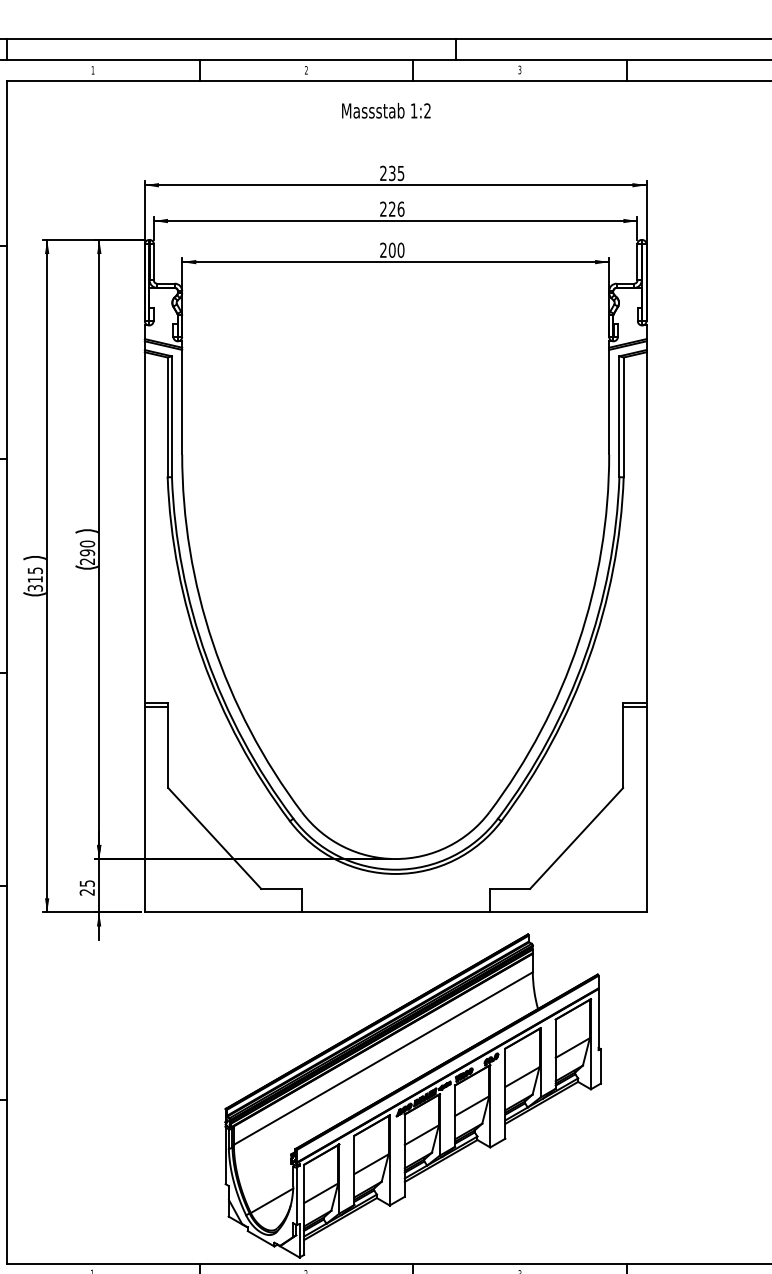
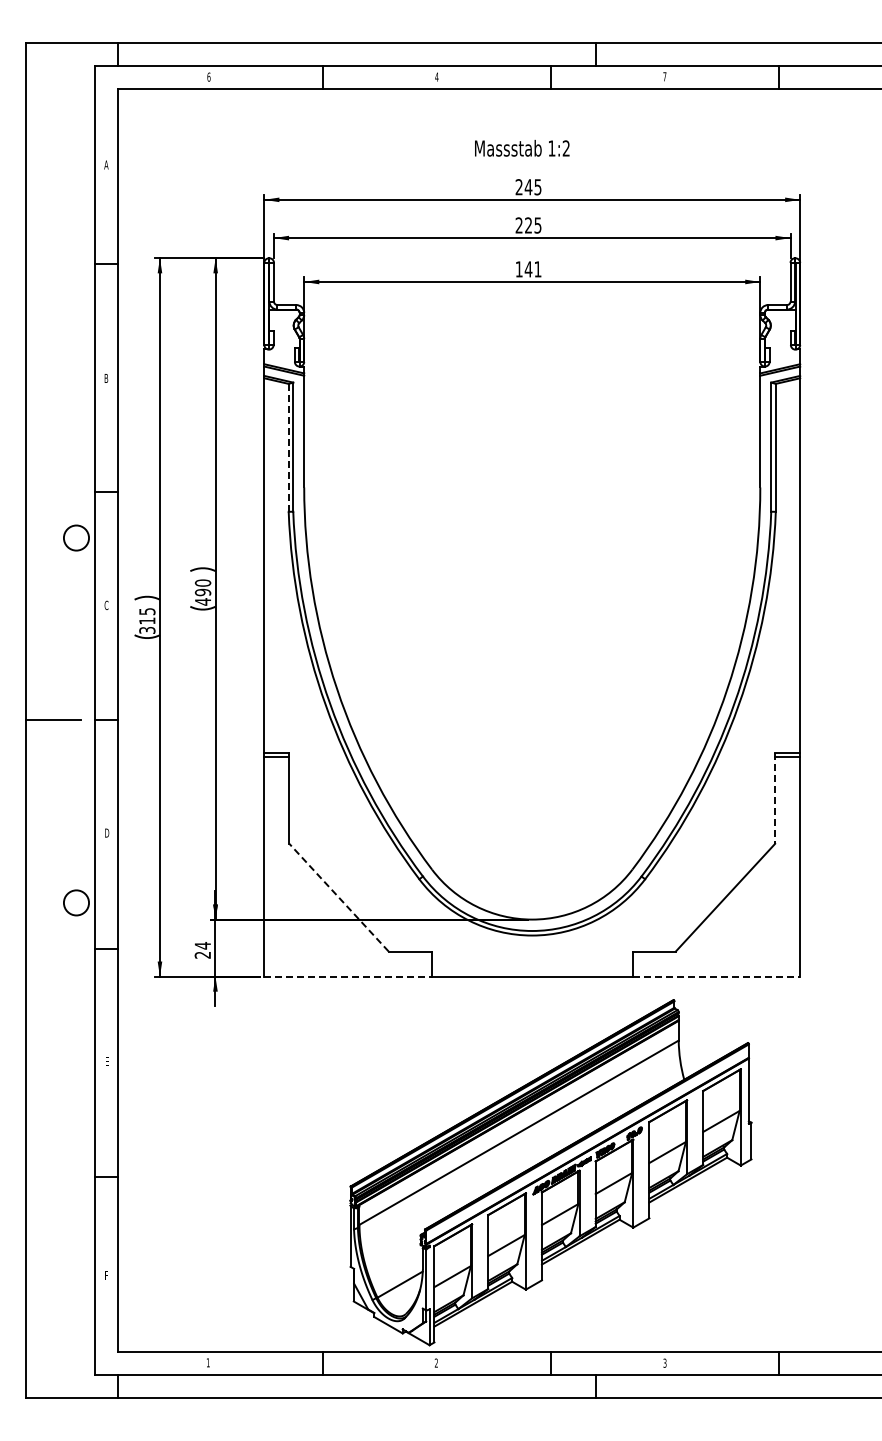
text: (92, 69) -> (208, 76), 1 -> 6
text: (306, 69) -> (436, 76), 2 -> 4
text: (519, 69) -> (664, 76), 3 -> 7
text: (386, 110) -> (522, 148), moved
text: (392, 173) -> (528, 187), 235 -> 245
text: (400, 209) -> (537, 225), 226 -> 225
text: (392, 250) -> (528, 269), 200 -> 141
line: (167, 417) -> (288, 447), solid -> dashed
text: (86, 561) -> (202, 601), 290 -> 490
line: (623, 745) -> (775, 798), solid -> dashed
line: (214, 838) -> (338, 897), solid -> dashed
text: (86, 883) -> (202, 945), 25 -> 24
line: (223, 912) -> (348, 976), solid -> dashed
line: (568, 912) -> (716, 976), solid -> dashed

